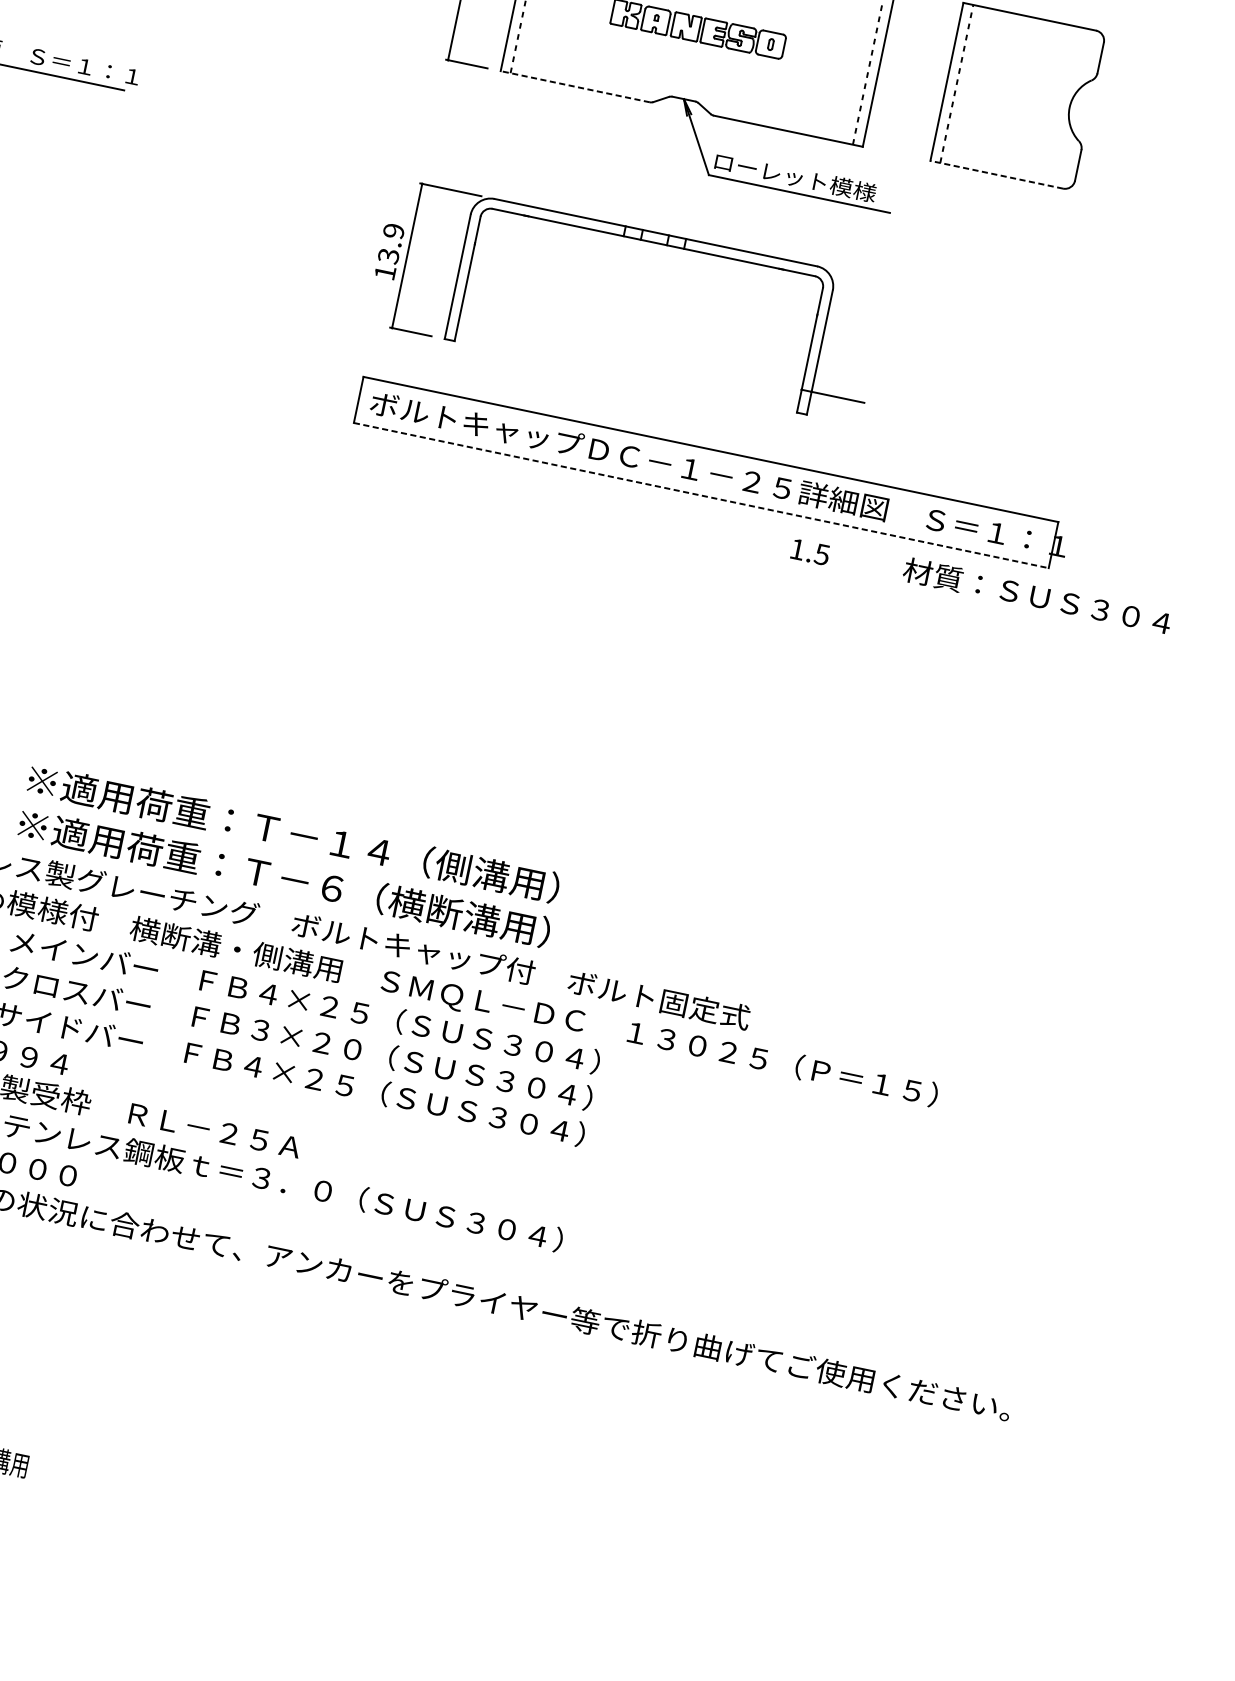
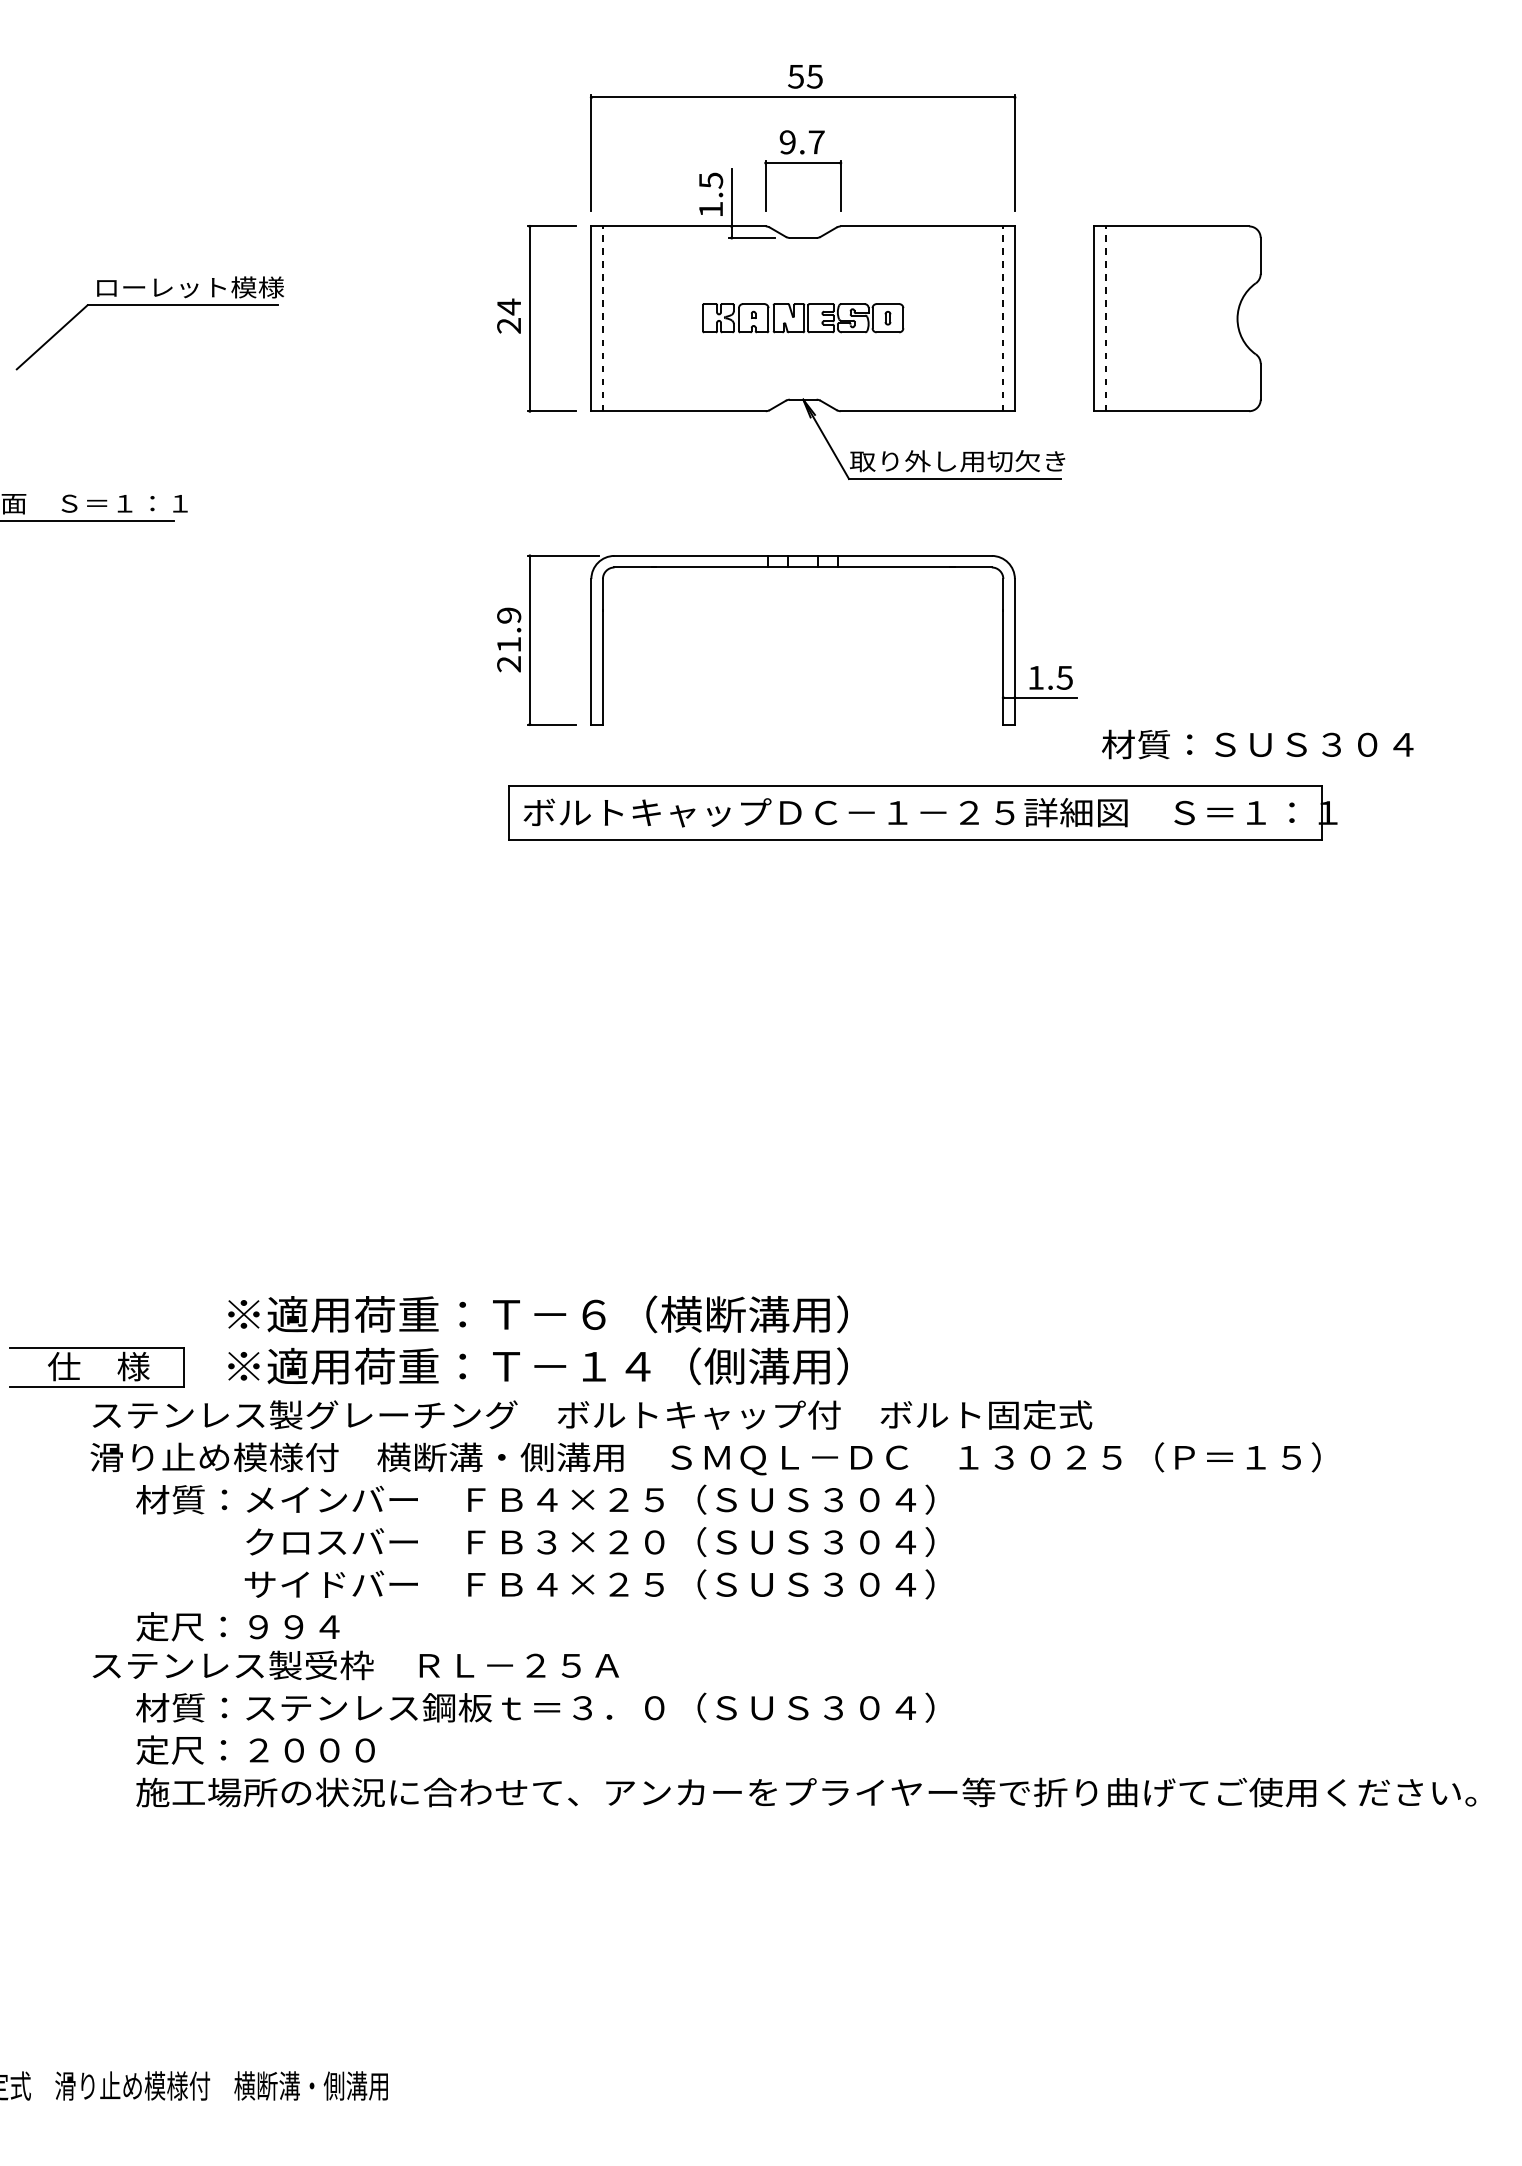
line: (575, 86) -> (678, 411), dashed -> solid
line: (996, 174) -> (1171, 411), dashed -> solid
text: (804, 179) -> (957, 461), ローレット模様 -> 取り外し用切欠き
text: (387, 264) -> (509, 654), 13.9 -> 21.9
line: (702, 495) -> (916, 839), dashed -> solid
text: (809, 551) -> (1050, 677), moved
text: (1037, 596) -> (1257, 744), moved
text: (401, 856) -> (663, 1314), ※適用荷重：Ｔ－１４（側溝用） -> ※適用荷重：Ｔ－６（横断溝用）
text: (391, 900) -> (663, 1366), ※適用荷重：Ｔ－６（横断溝用） -> ※適用荷重：Ｔ－１４（側溝用）

